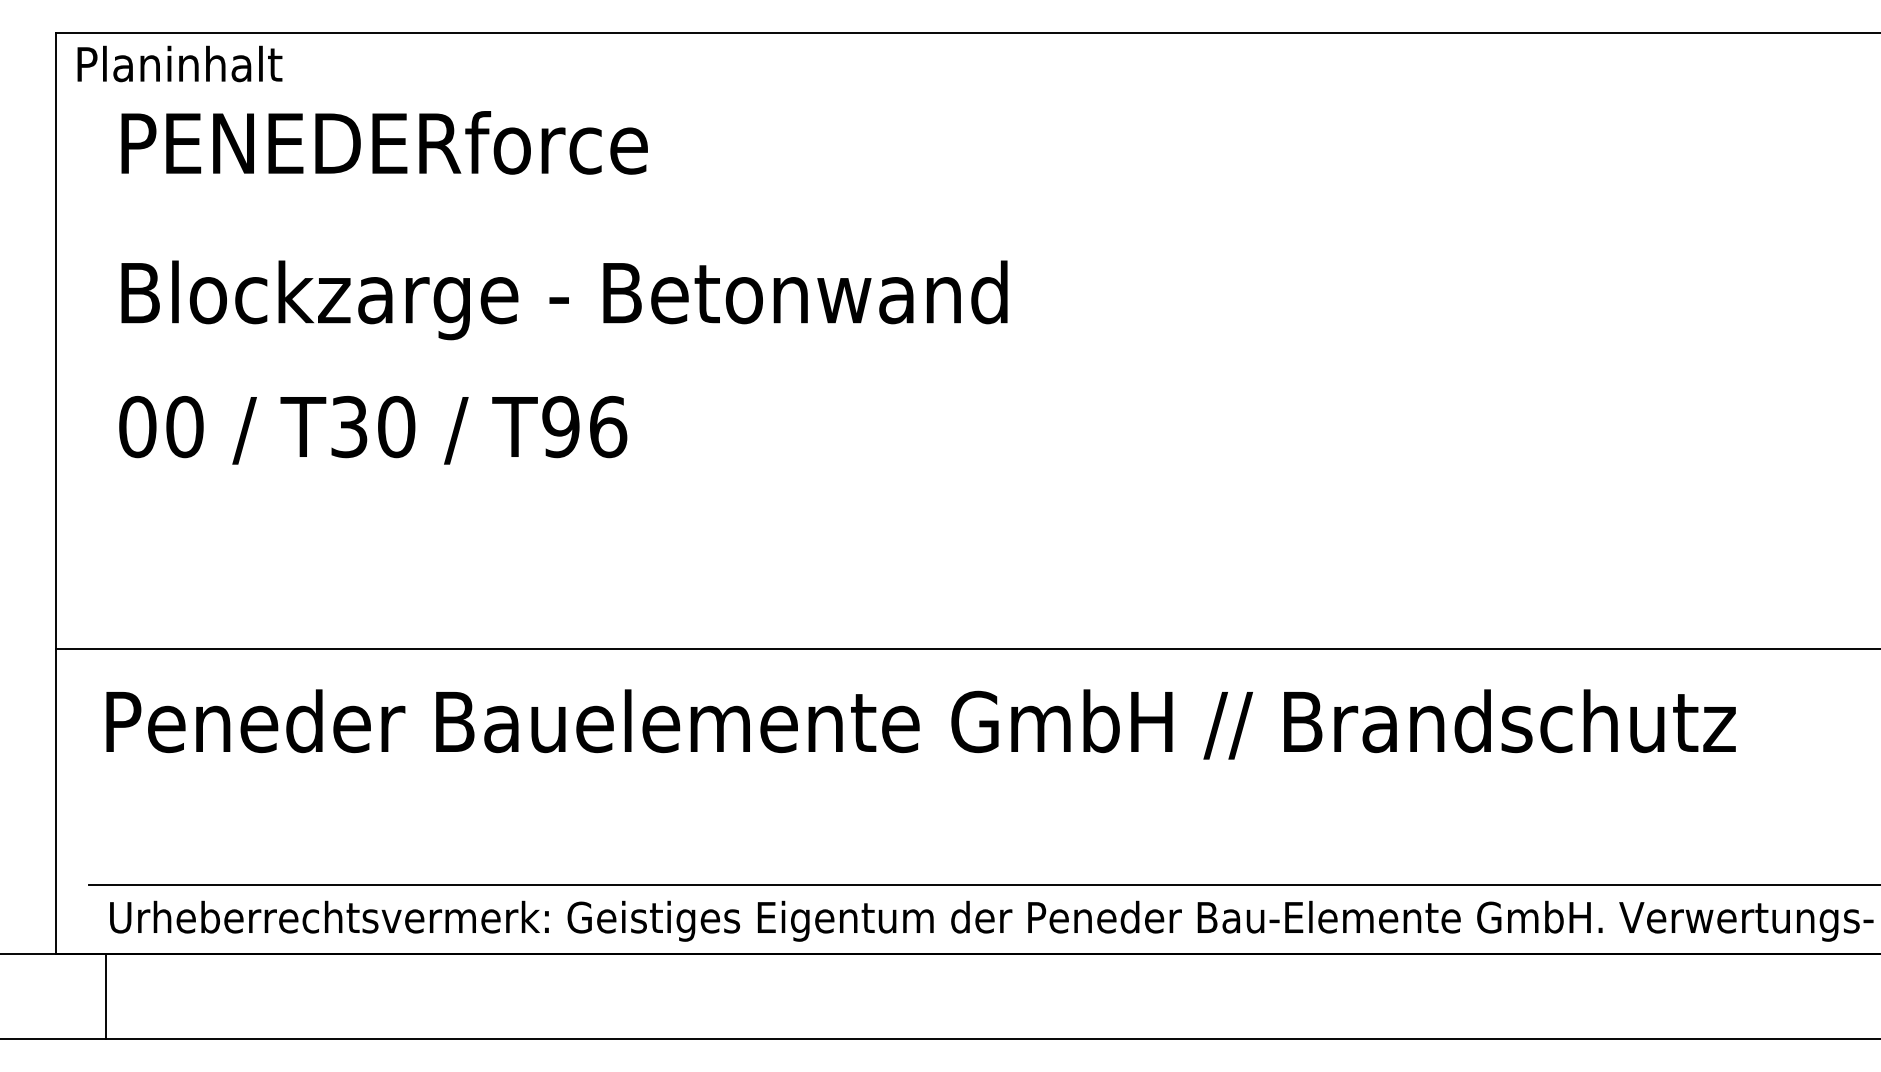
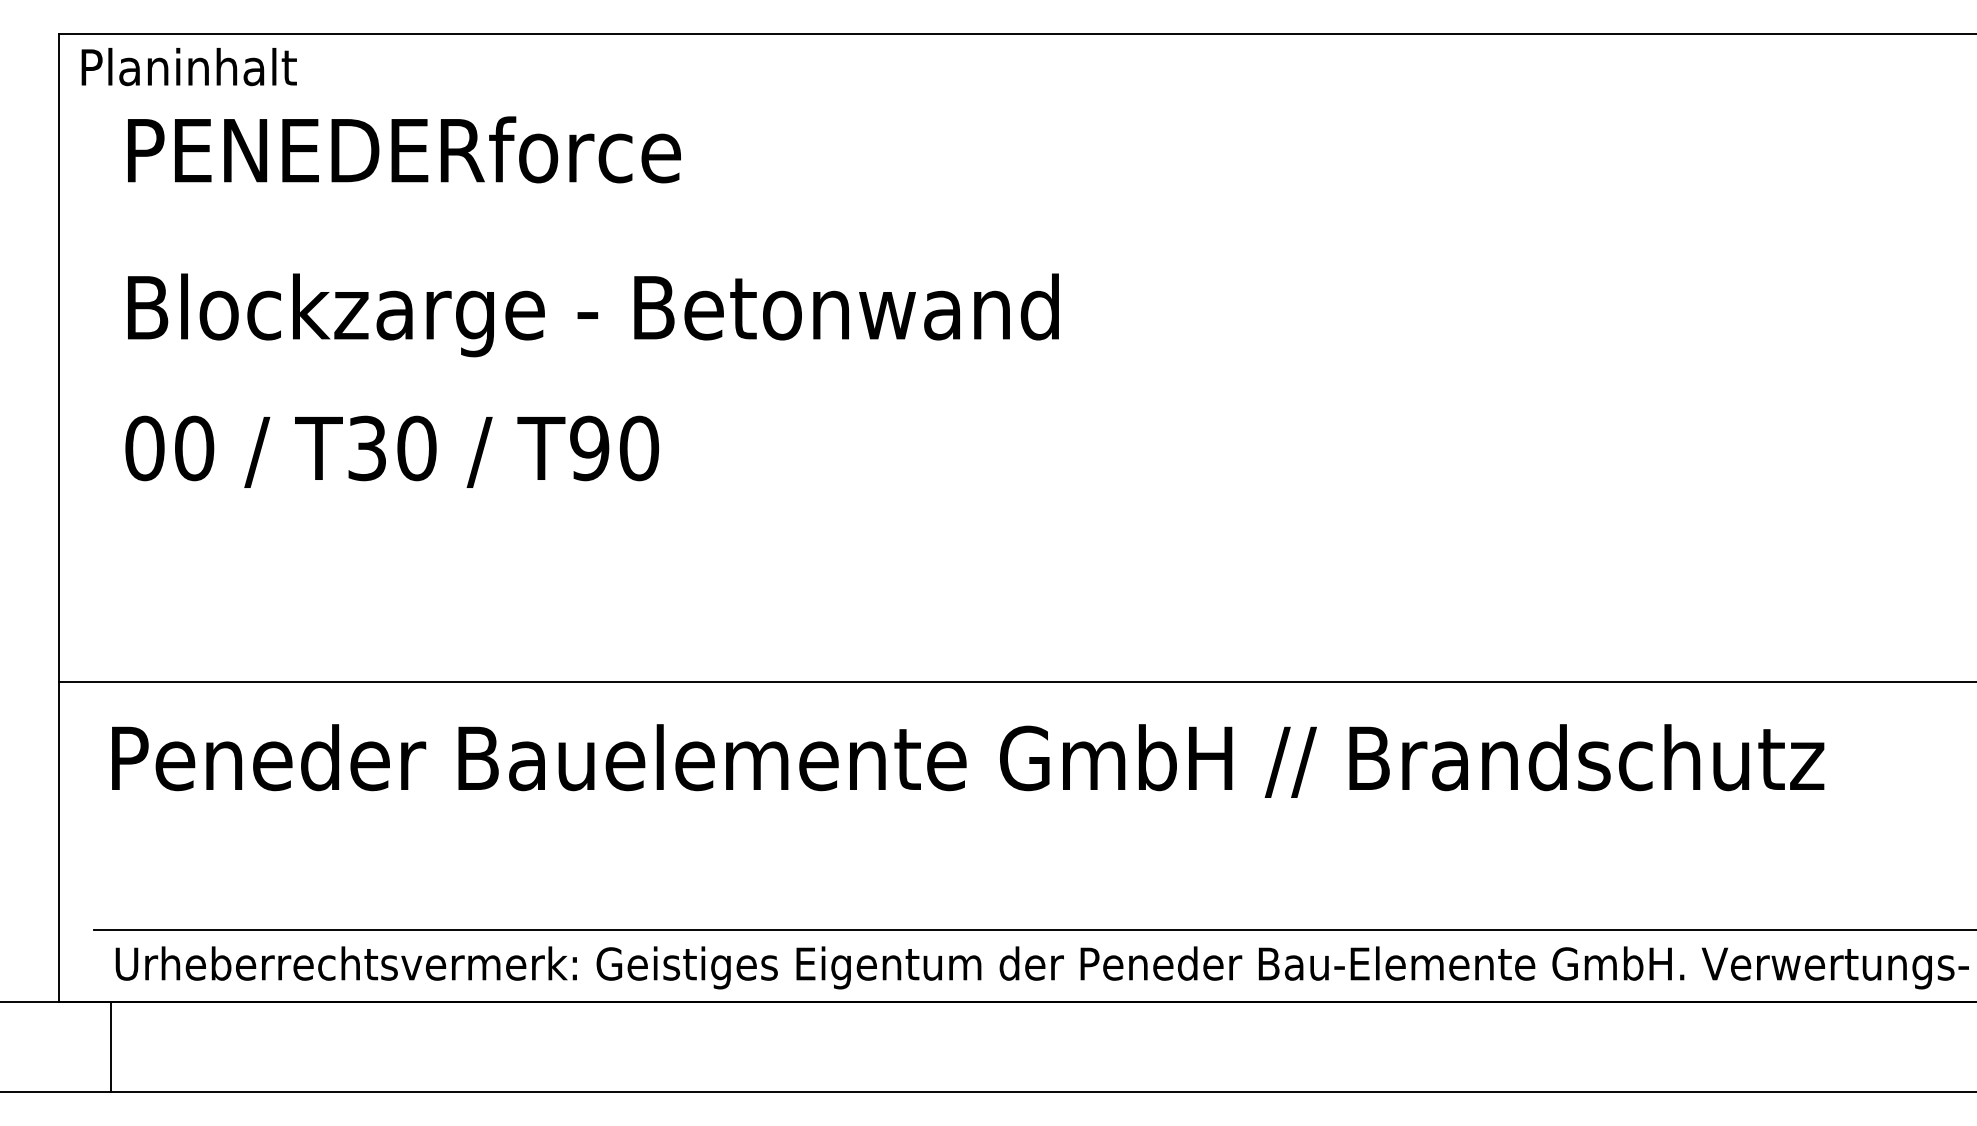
text: (608, 427) -> (639, 448), T96 -> T90

